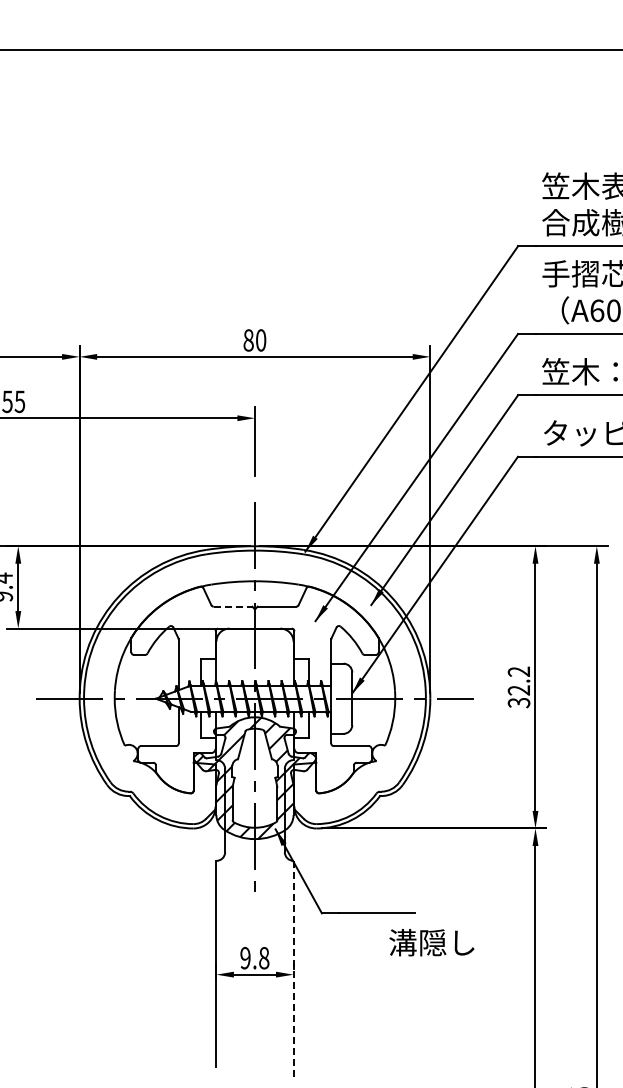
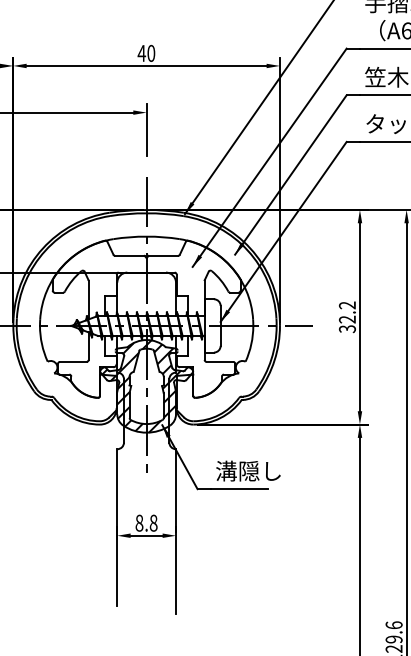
text: (248, 340) -> (141, 53), 80 -> 40
line: (233, 606) -> (130, 255), dashed -> solid
text: (431, 942) -> (248, 470), moved
text: (245, 958) -> (139, 523), 9.8 -> 8.8
line: (293, 968) -> (175, 531), dashed -> solid

